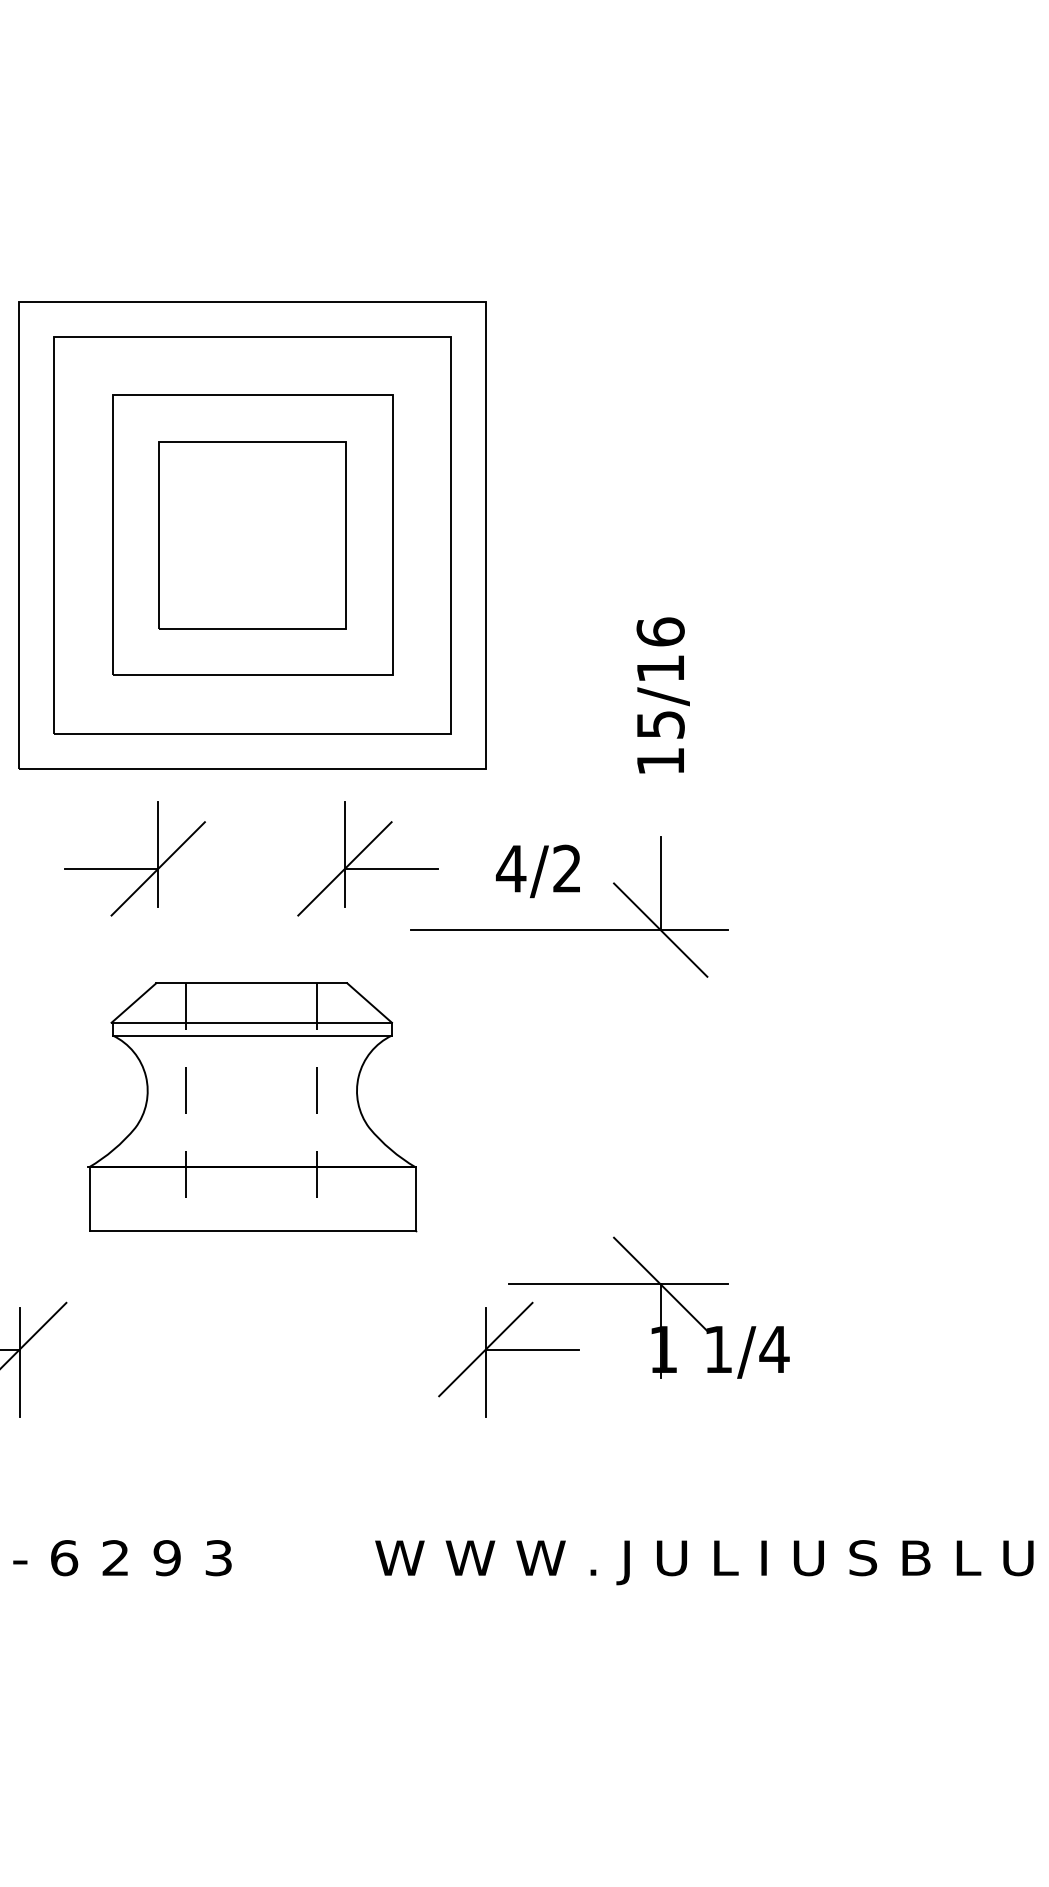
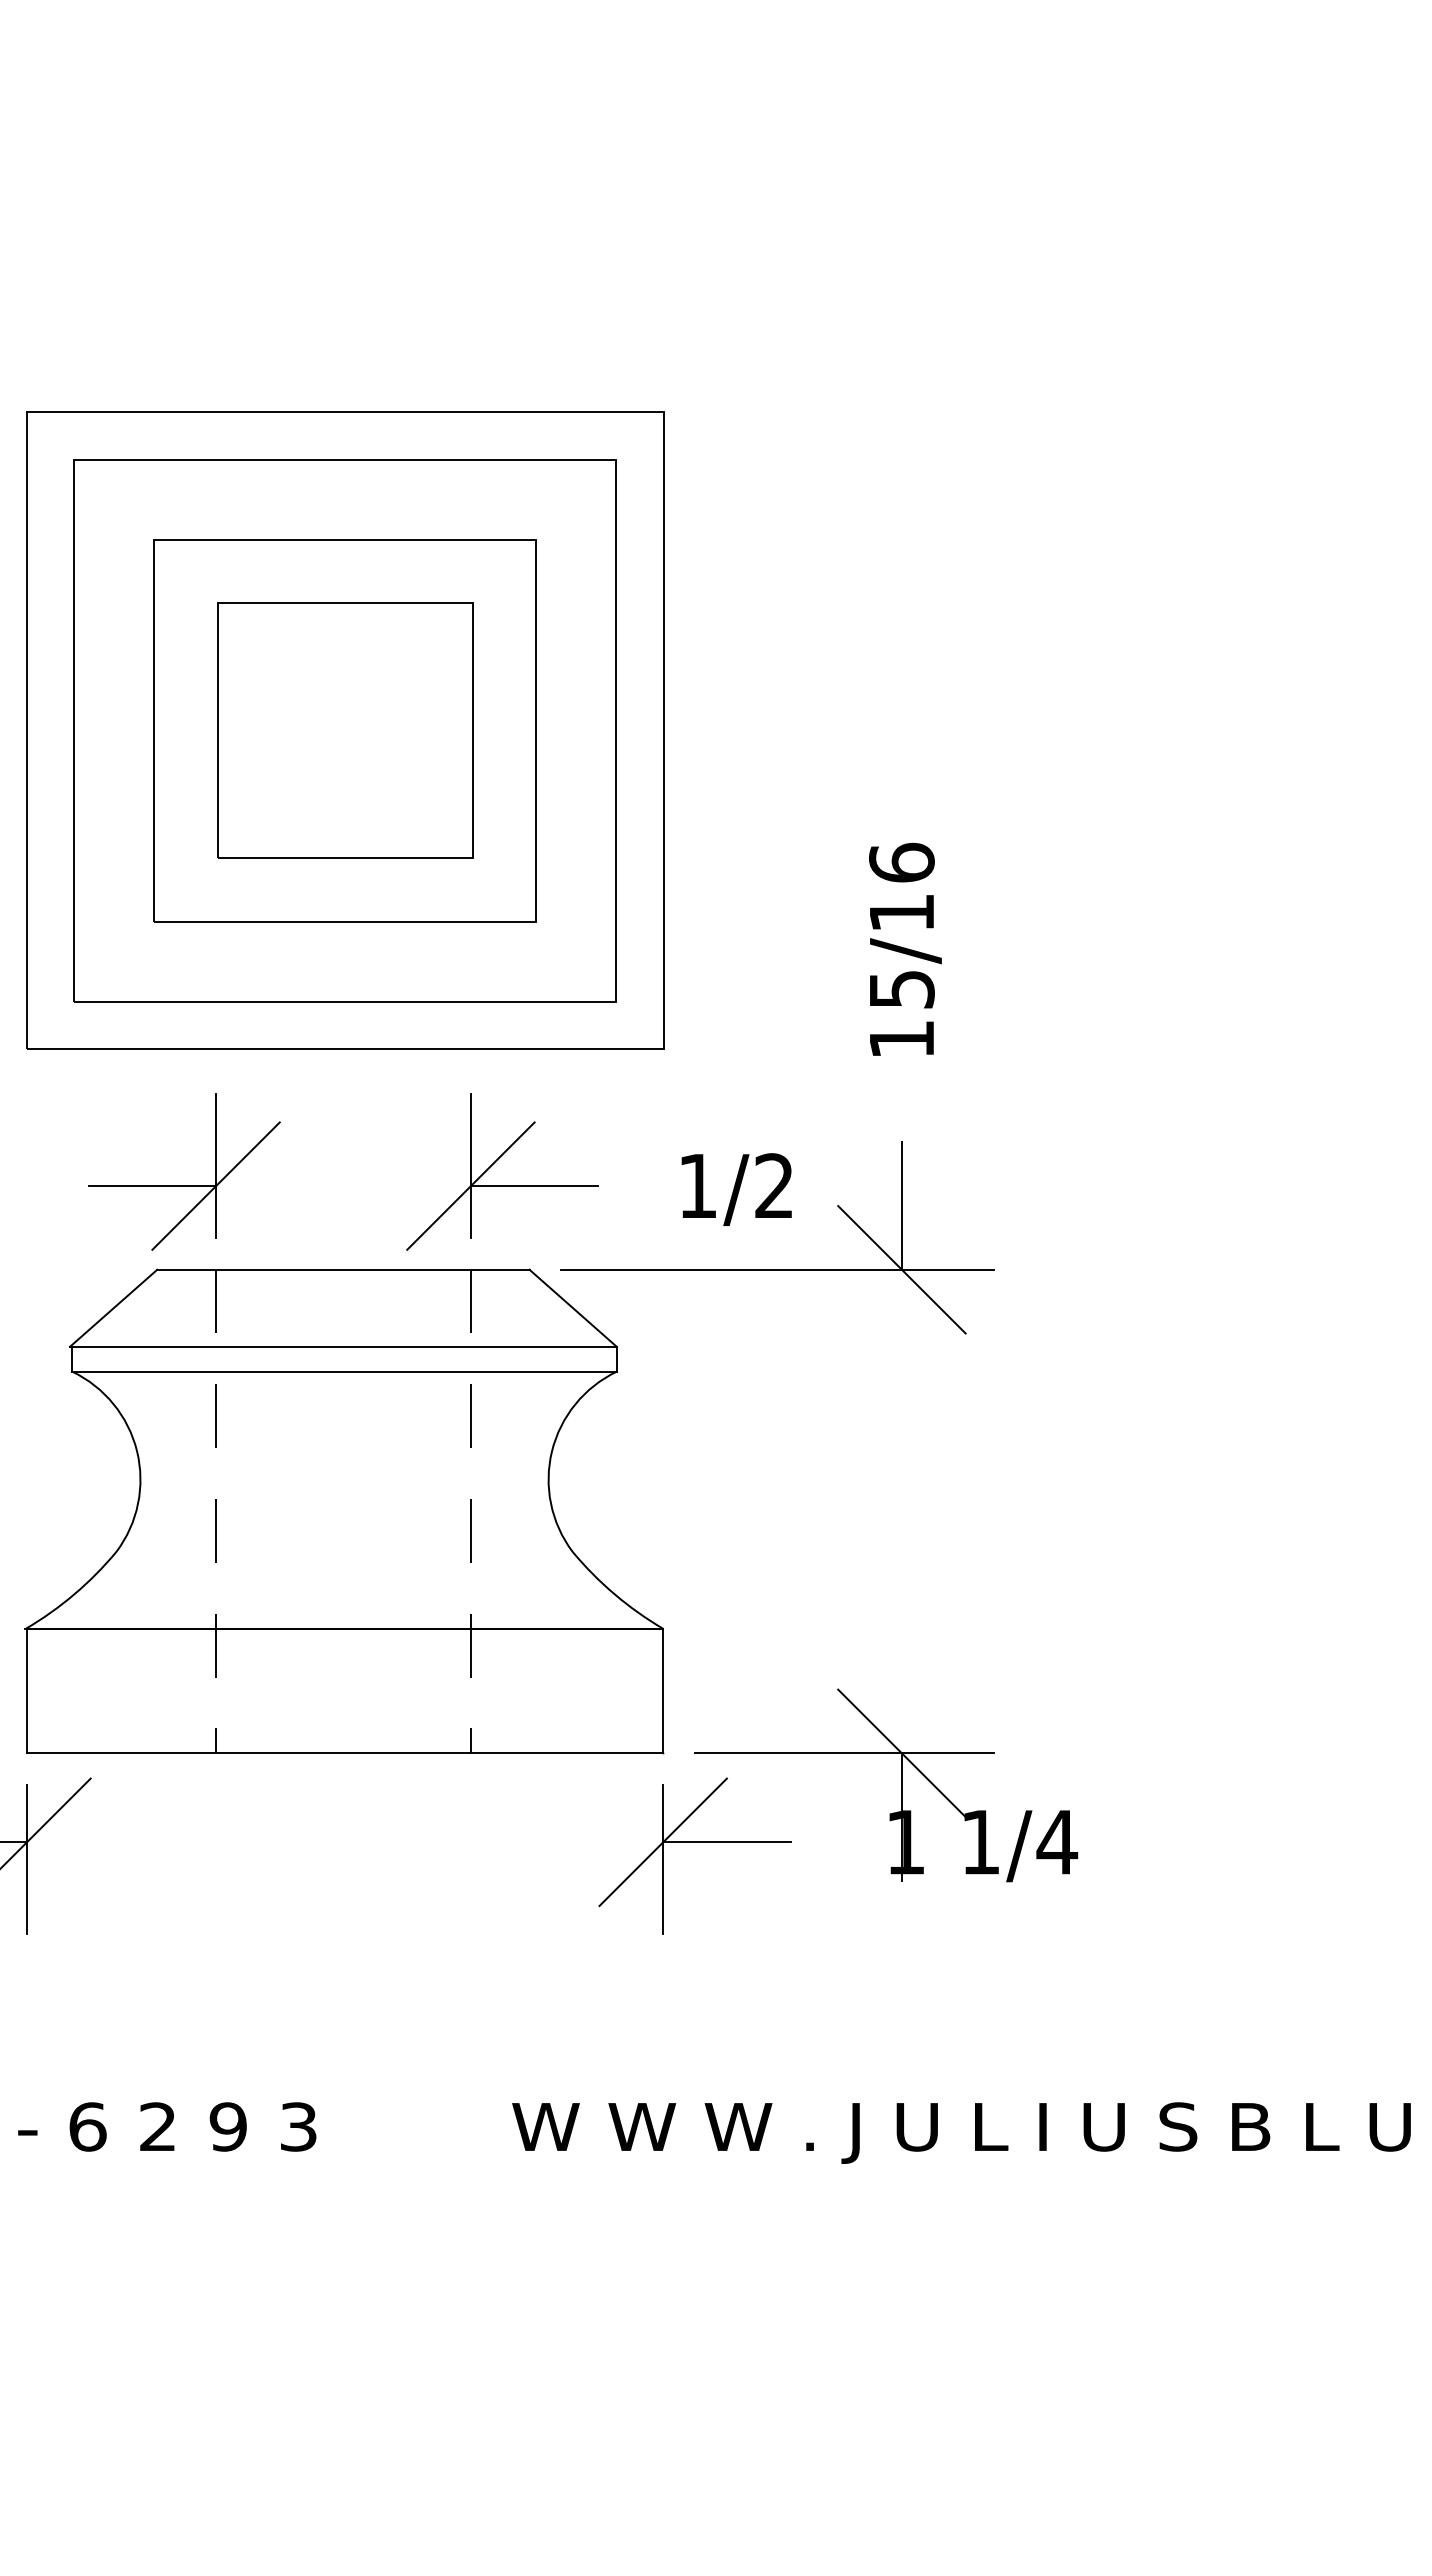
text: (510, 868) -> (697, 1185), 4/2 -> 1/2
part: (252, 1107) -> (344, 1511), size x1.43

